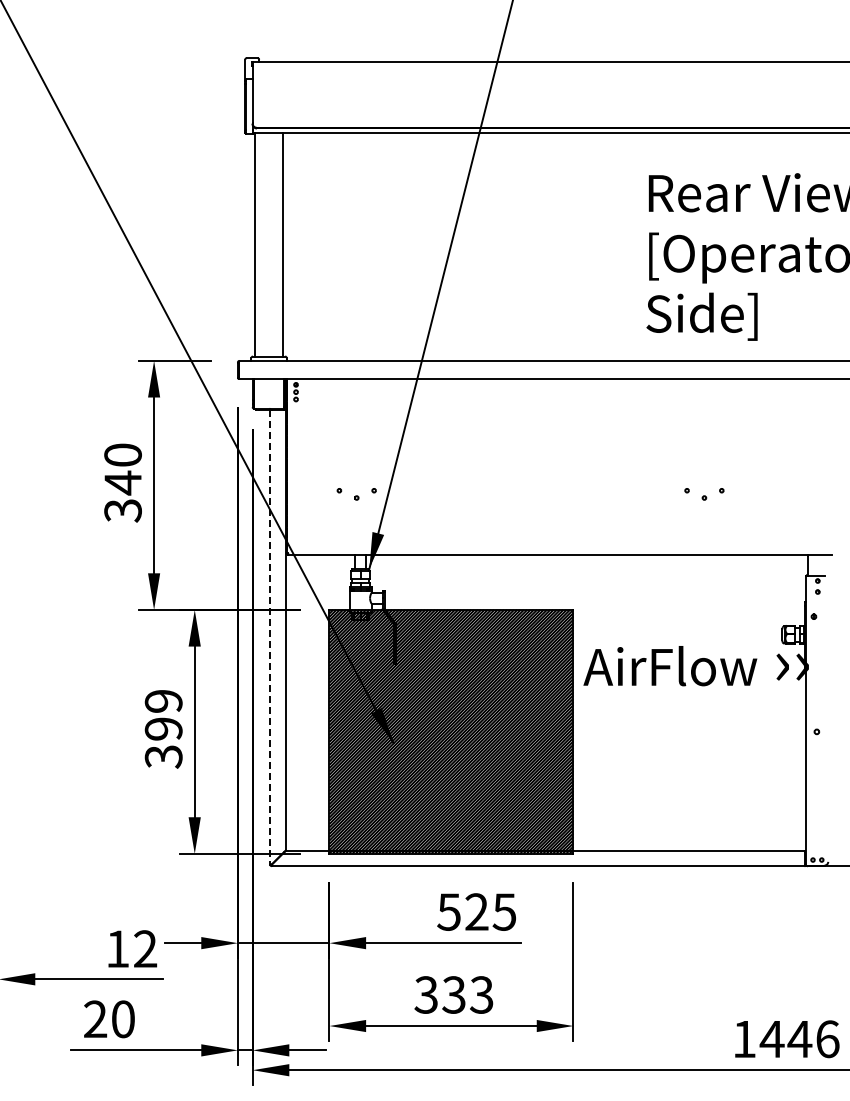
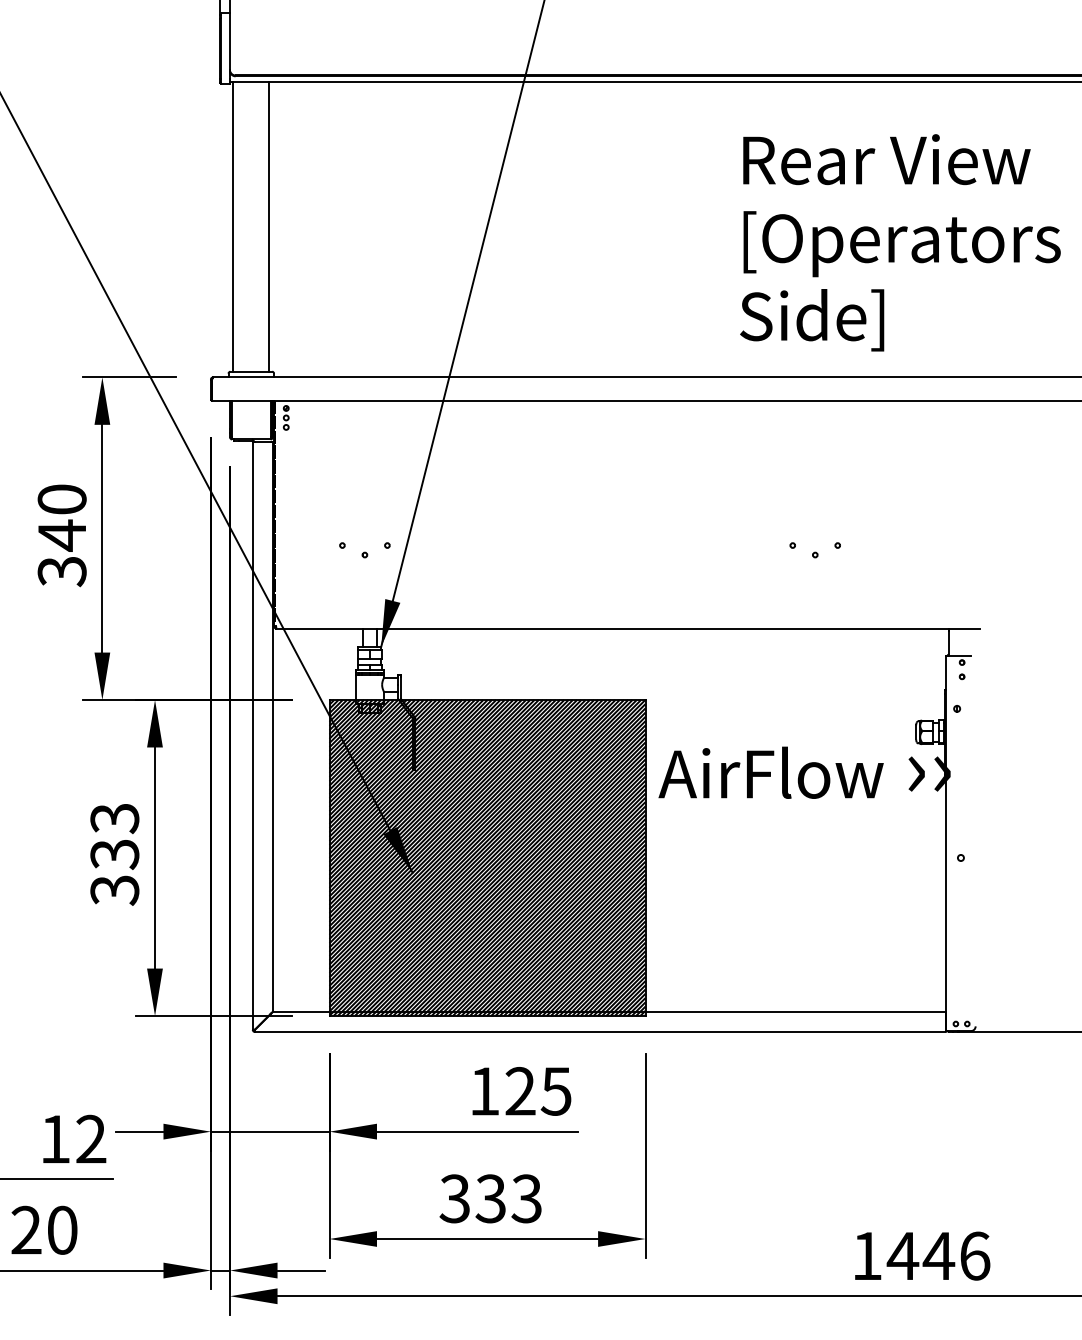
line: (270, 638) -> (253, 737), dashed -> solid
text: (163, 715) -> (114, 836), 399 -> 333
text: (448, 911) -> (483, 1090), 525 -> 125

